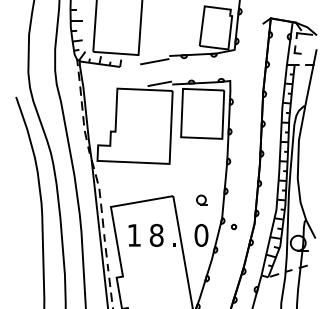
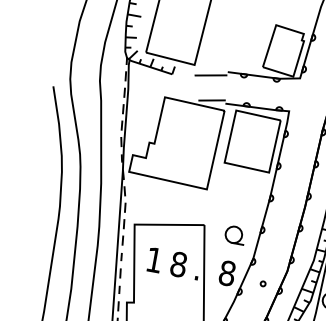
part: (201, 199) -> (234, 234), size x1.67
circle: (234, 226) -> (263, 283), moved
text: (201, 235) -> (227, 273), 0 -> 8

